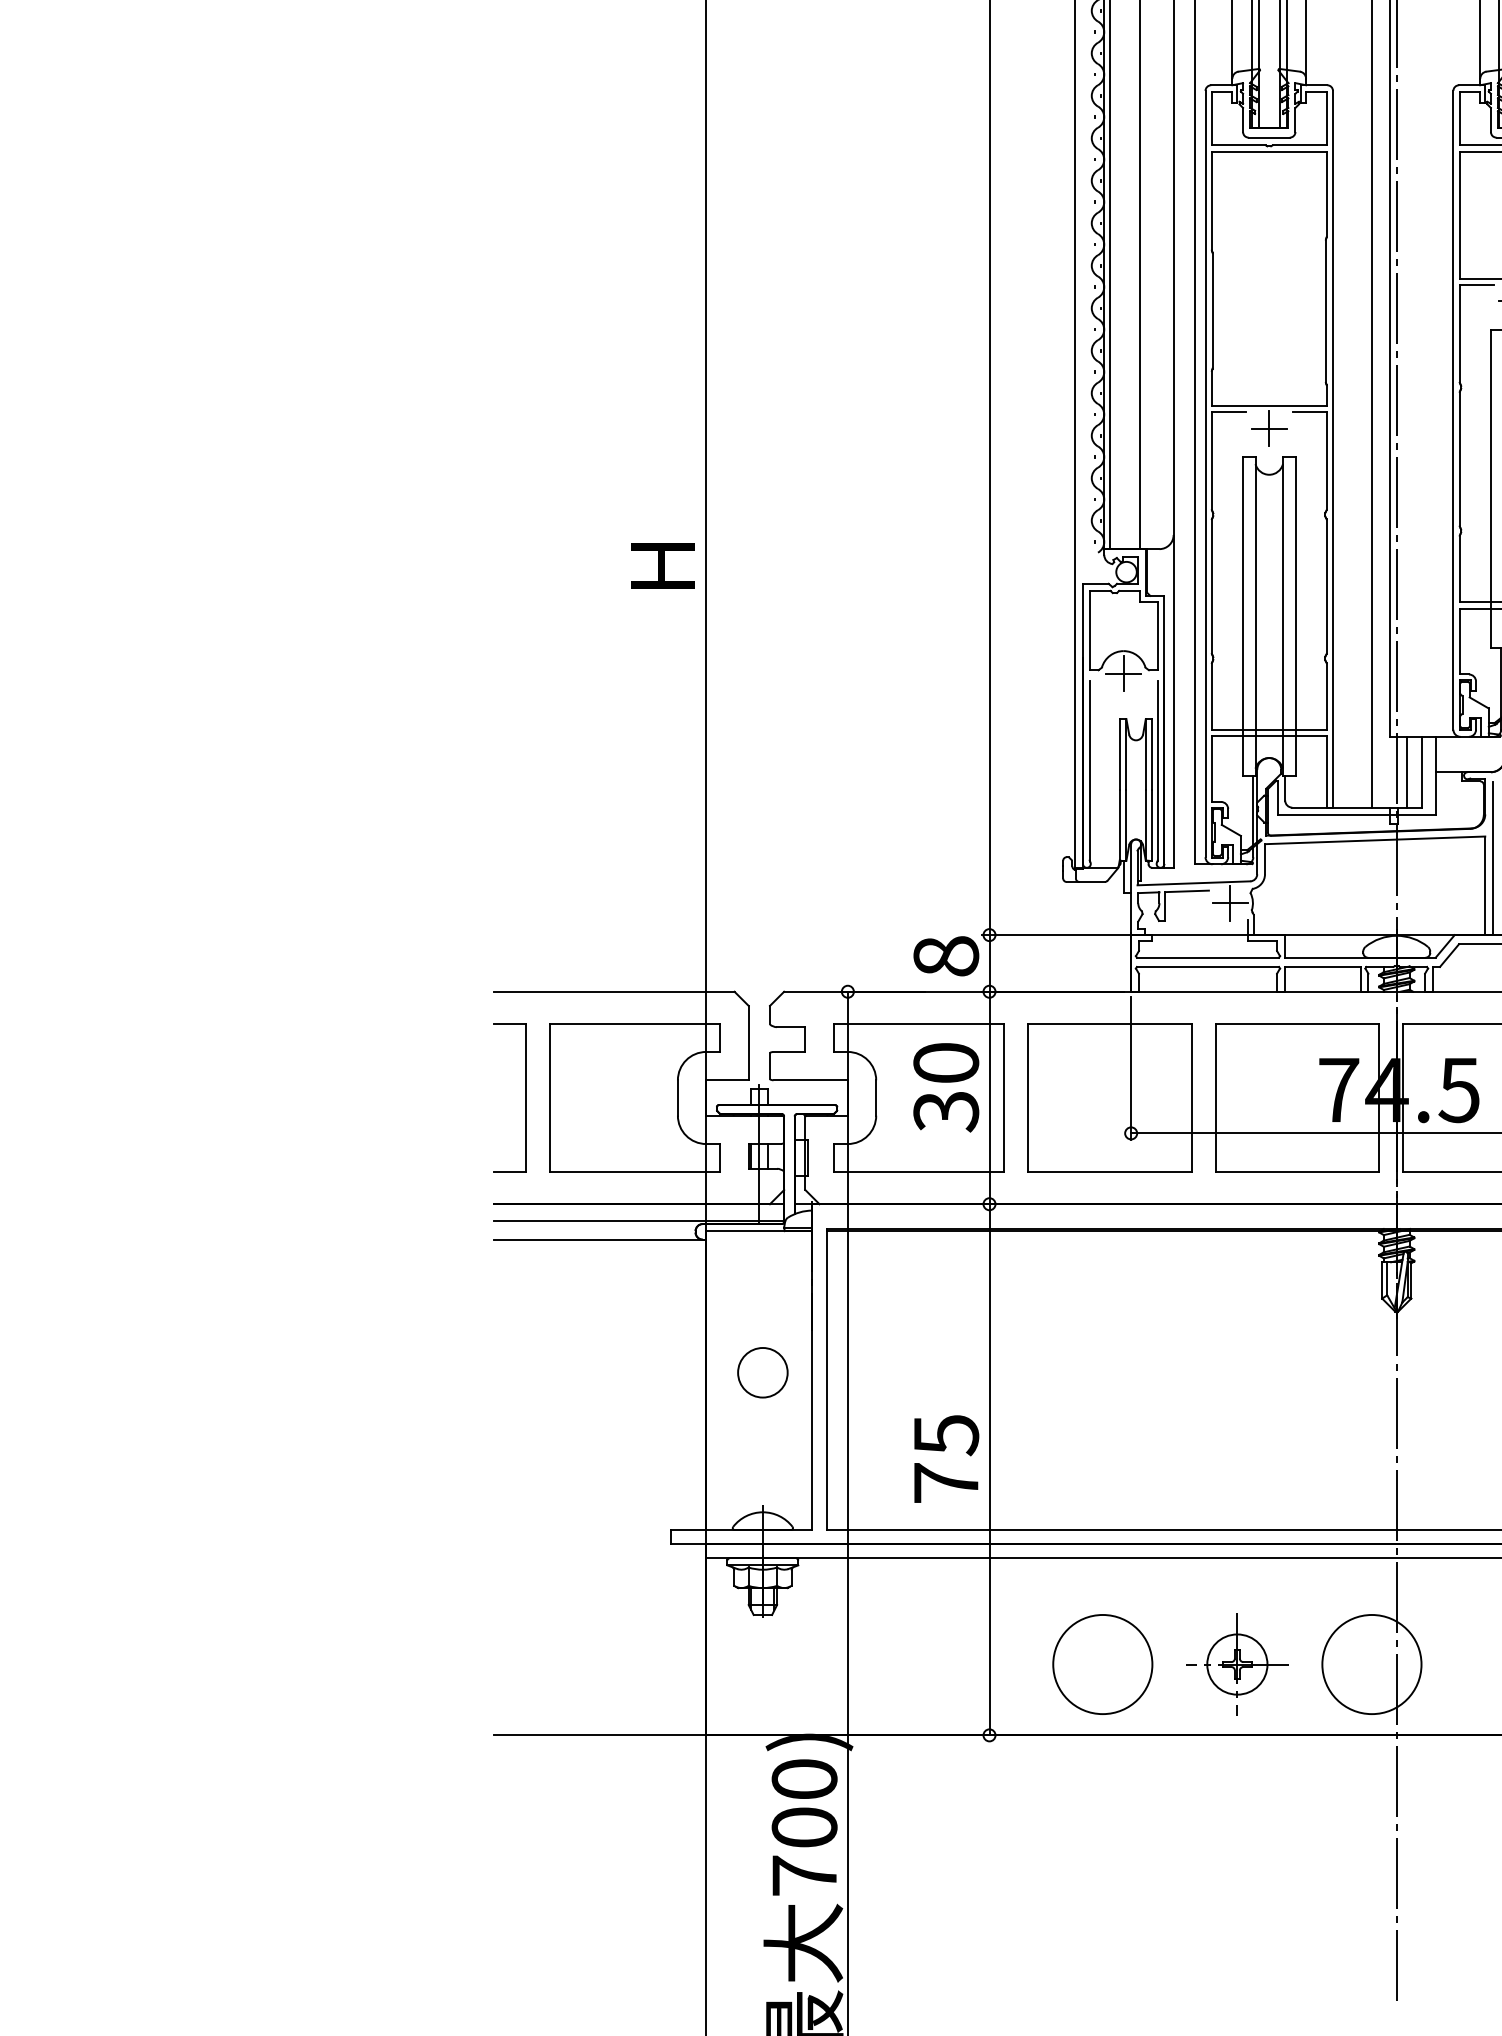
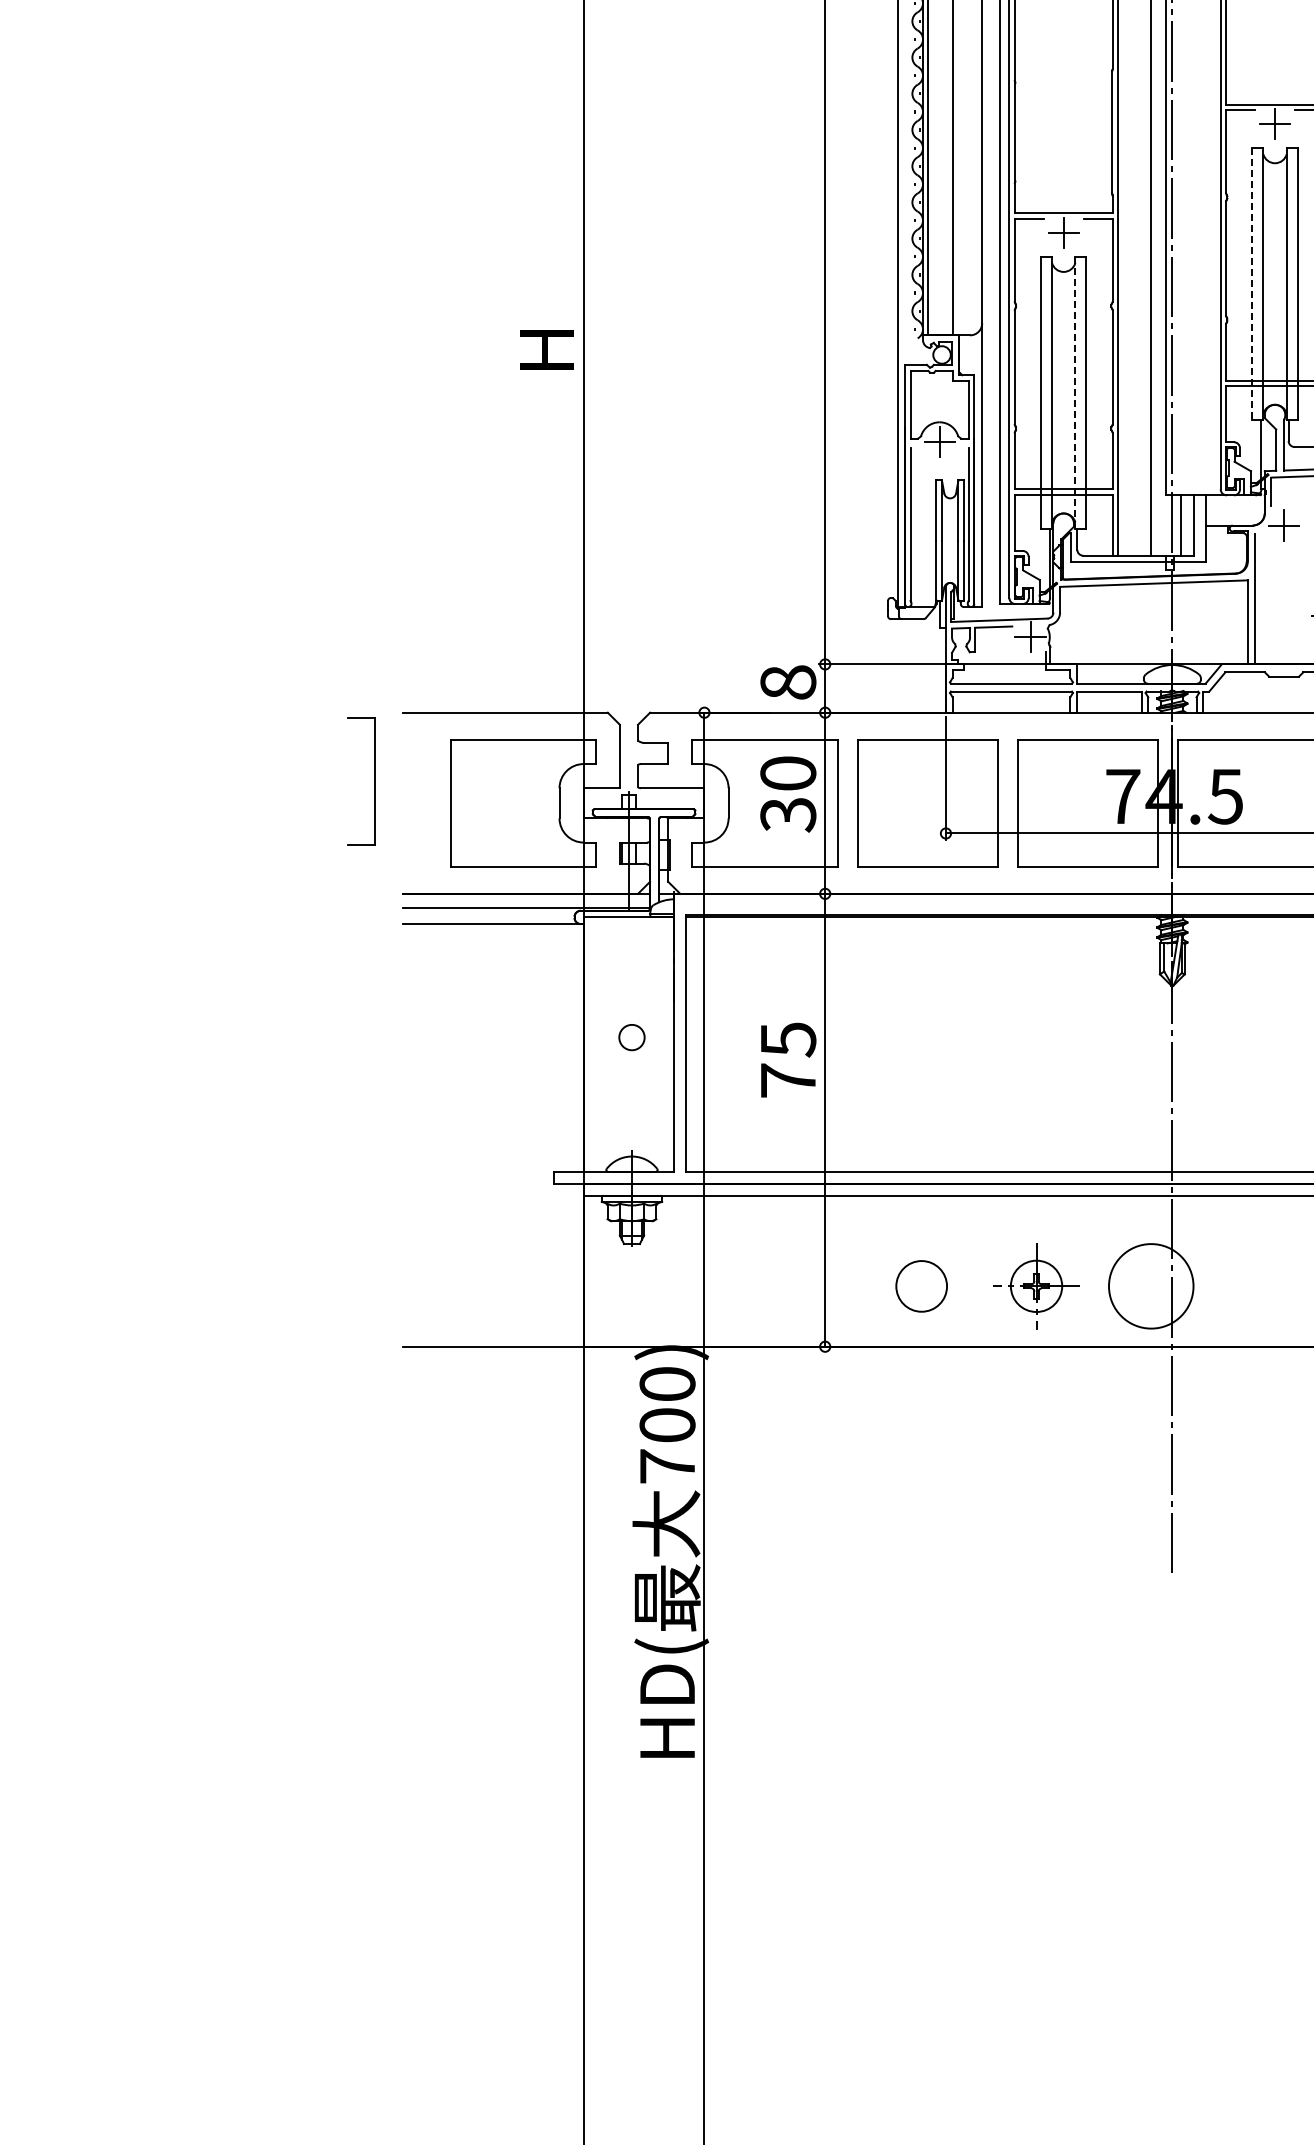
line: (1490, 489) -> (1252, 284), solid -> dashed
line: (1283, 616) -> (1075, 392), solid -> dashed
part: (525, 1098) -> (374, 781), moved
circle: (762, 1372) -> (631, 1037), size x0.6
text: (946, 1458) -> (788, 1059), moved
circle: (1102, 1664) -> (921, 1286), size x0.6

